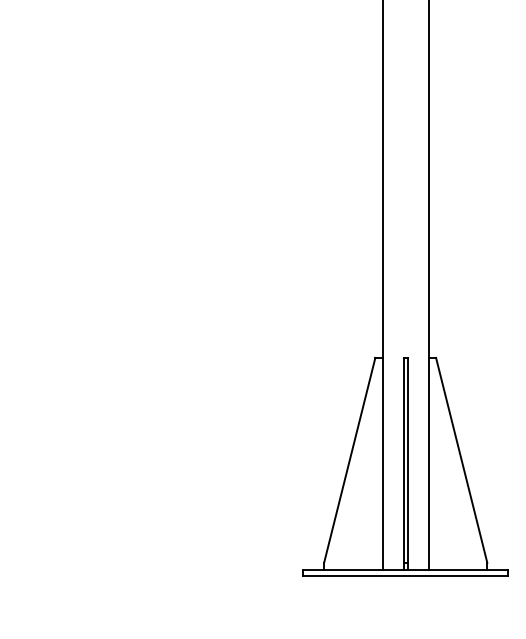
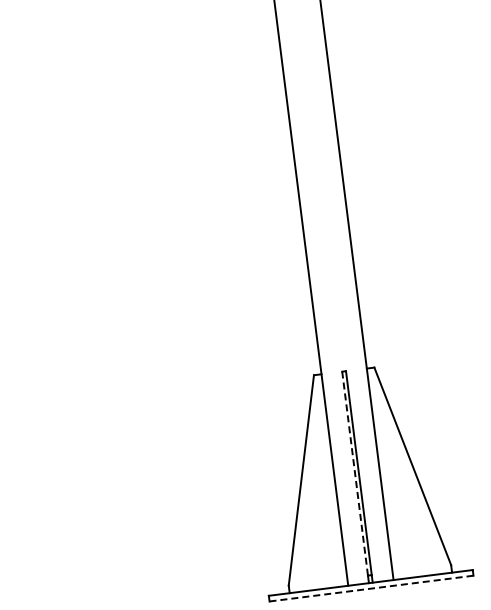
line: (403, 459) -> (354, 472), solid -> dashed
line: (405, 576) -> (371, 589), solid -> dashed

